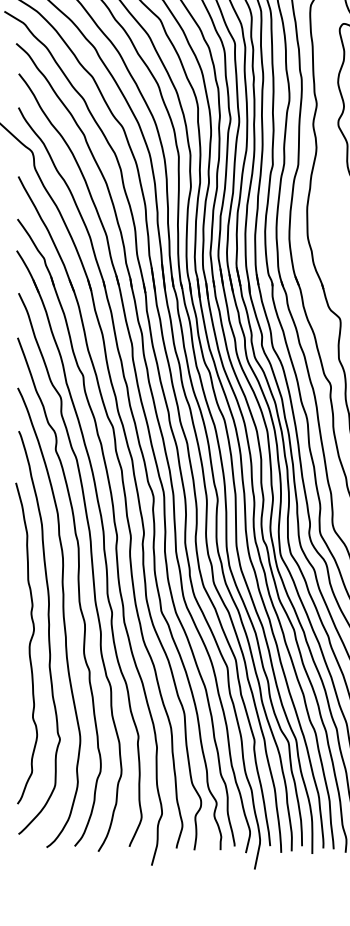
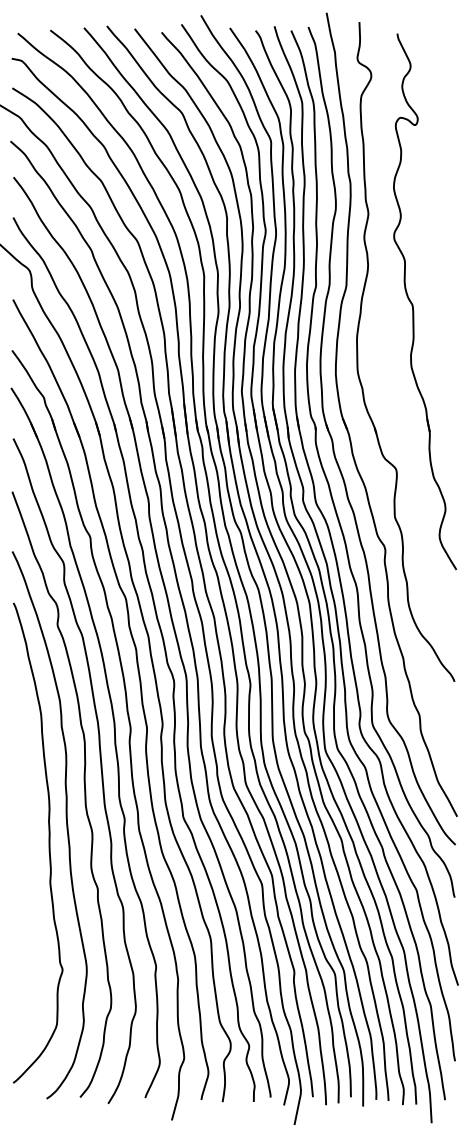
curve: (28, 644) -> (25, 856), removed

